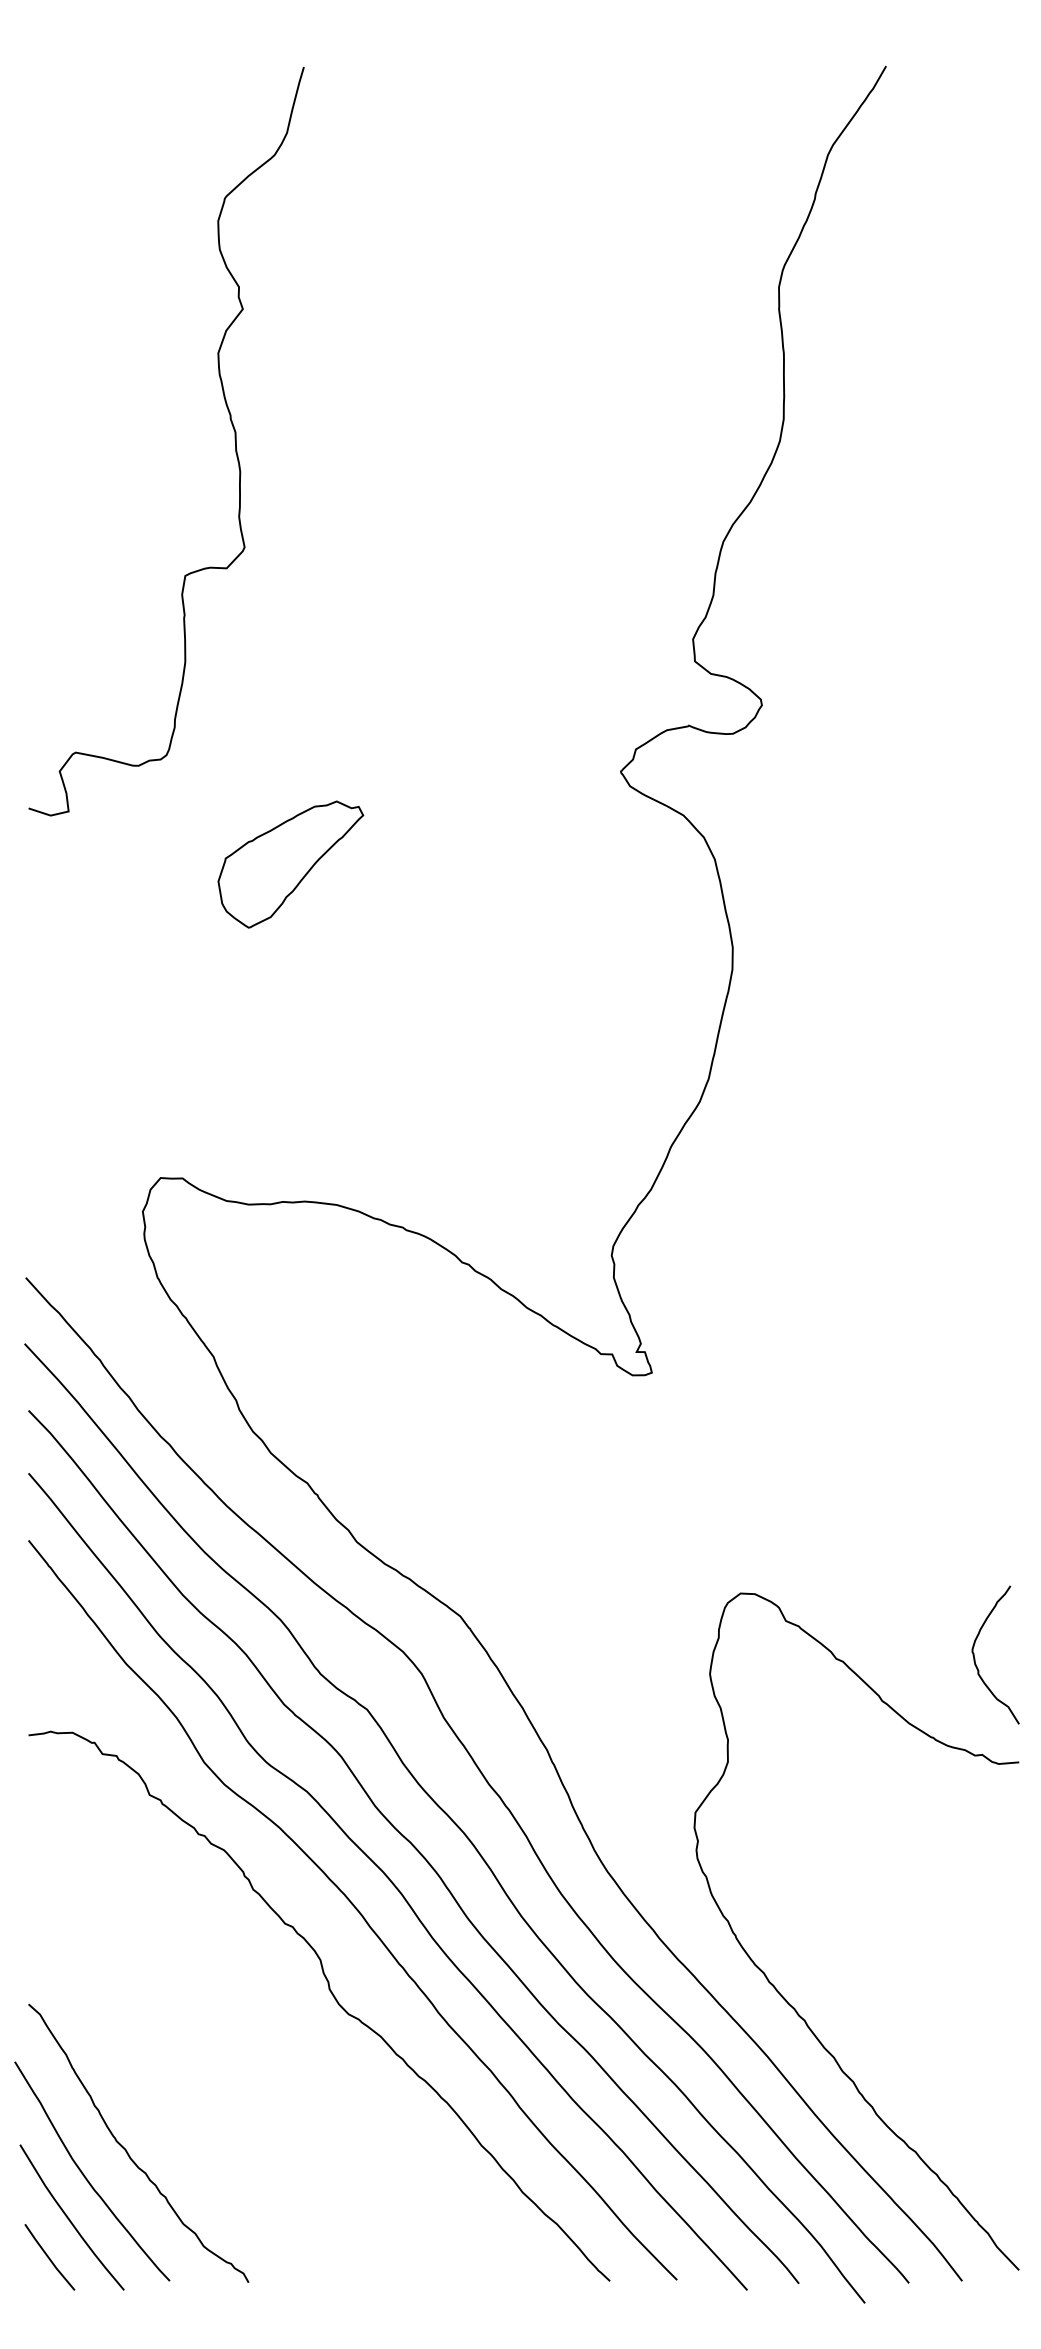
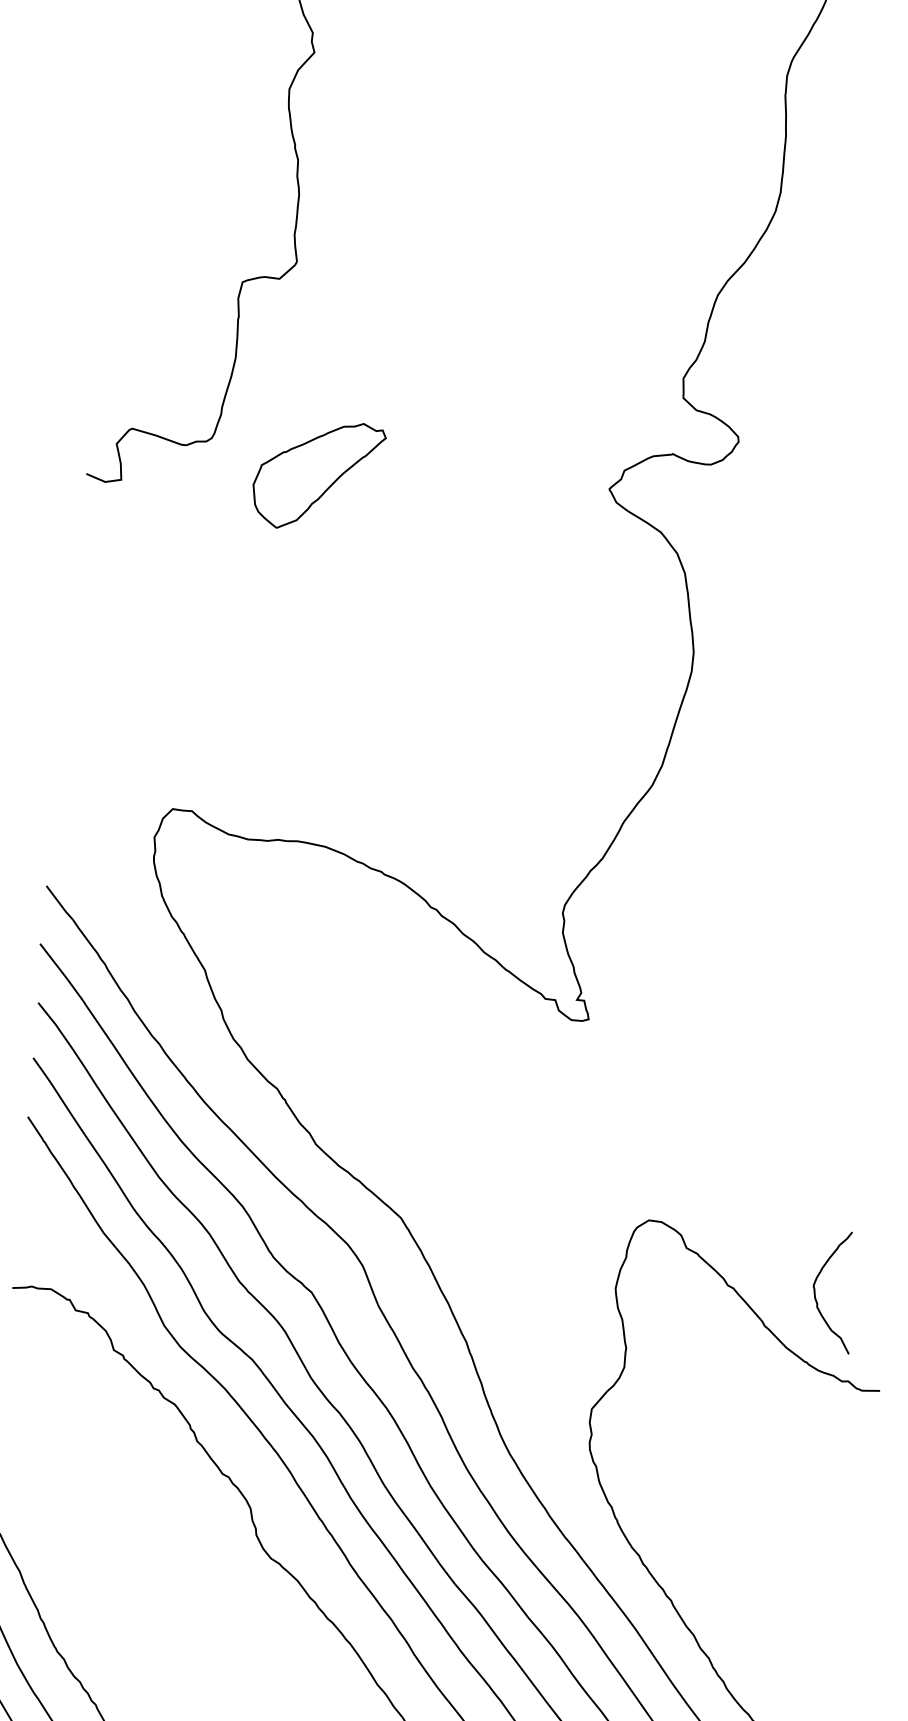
part: (290, 864) -> (318, 475), moved
curve: (975, 1658) -> (815, 1293), moved

